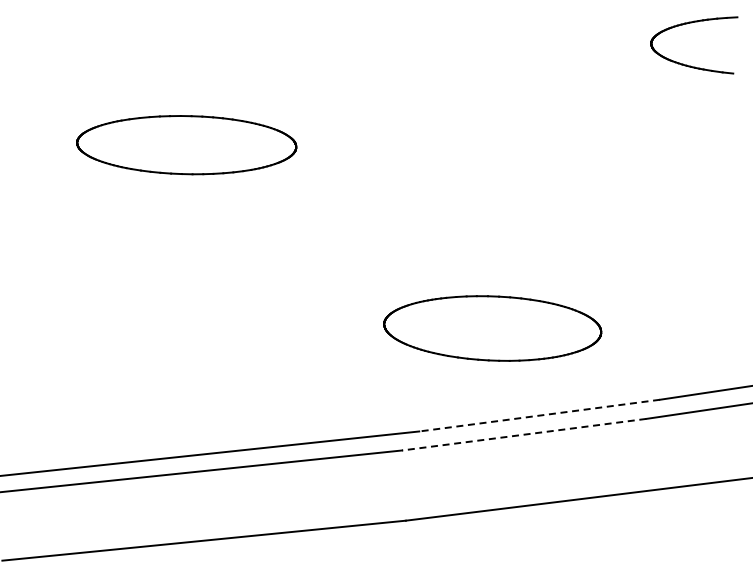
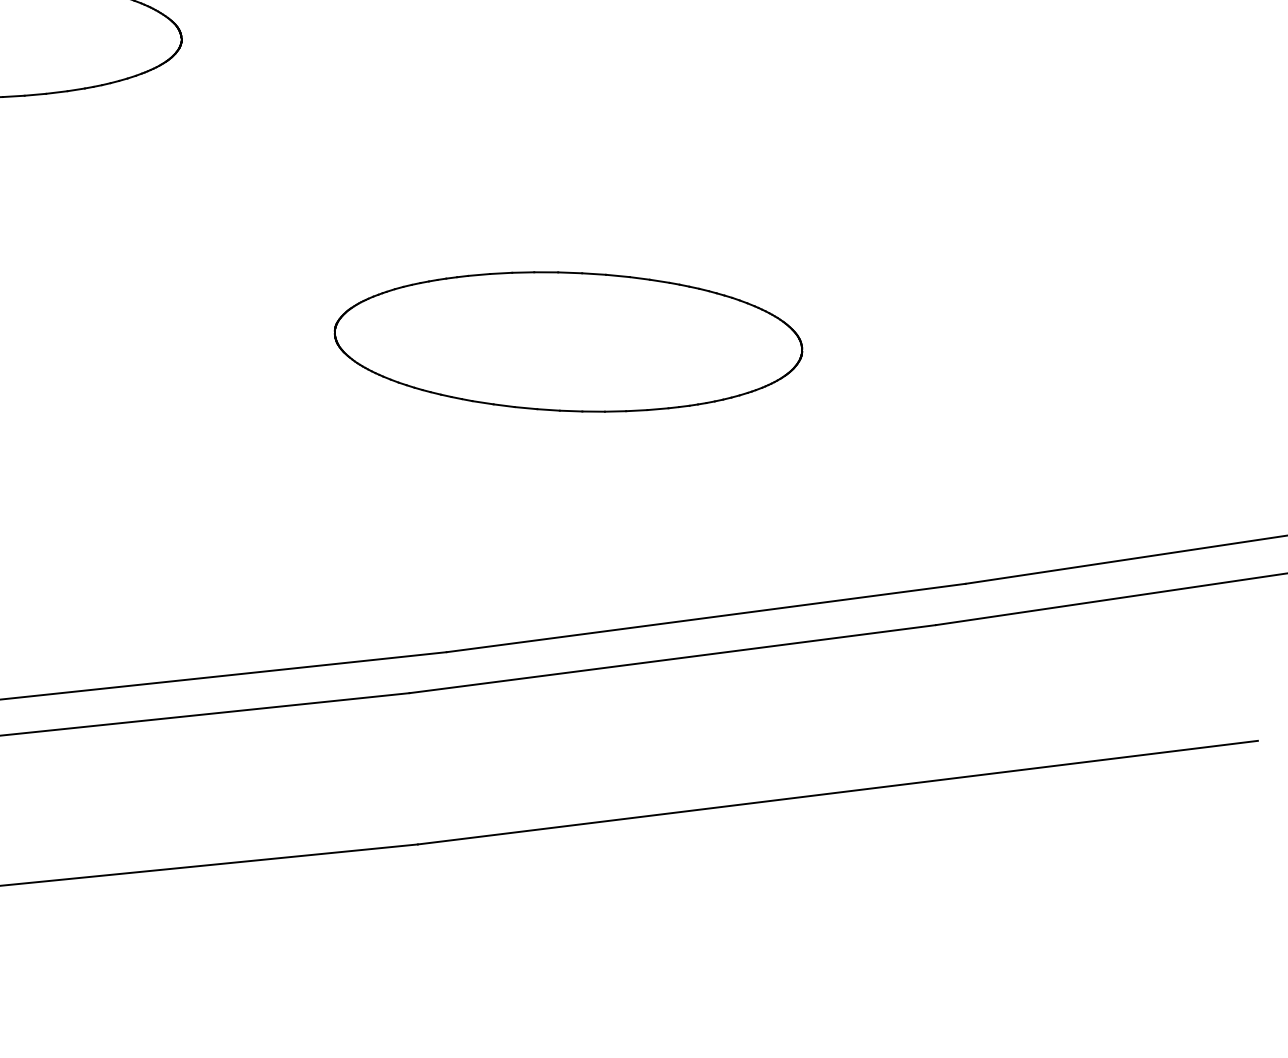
part: (492, 328) -> (567, 341), moved
line: (539, 415) -> (705, 617), dashed -> solid
line: (523, 434) -> (671, 658), dashed -> solid

